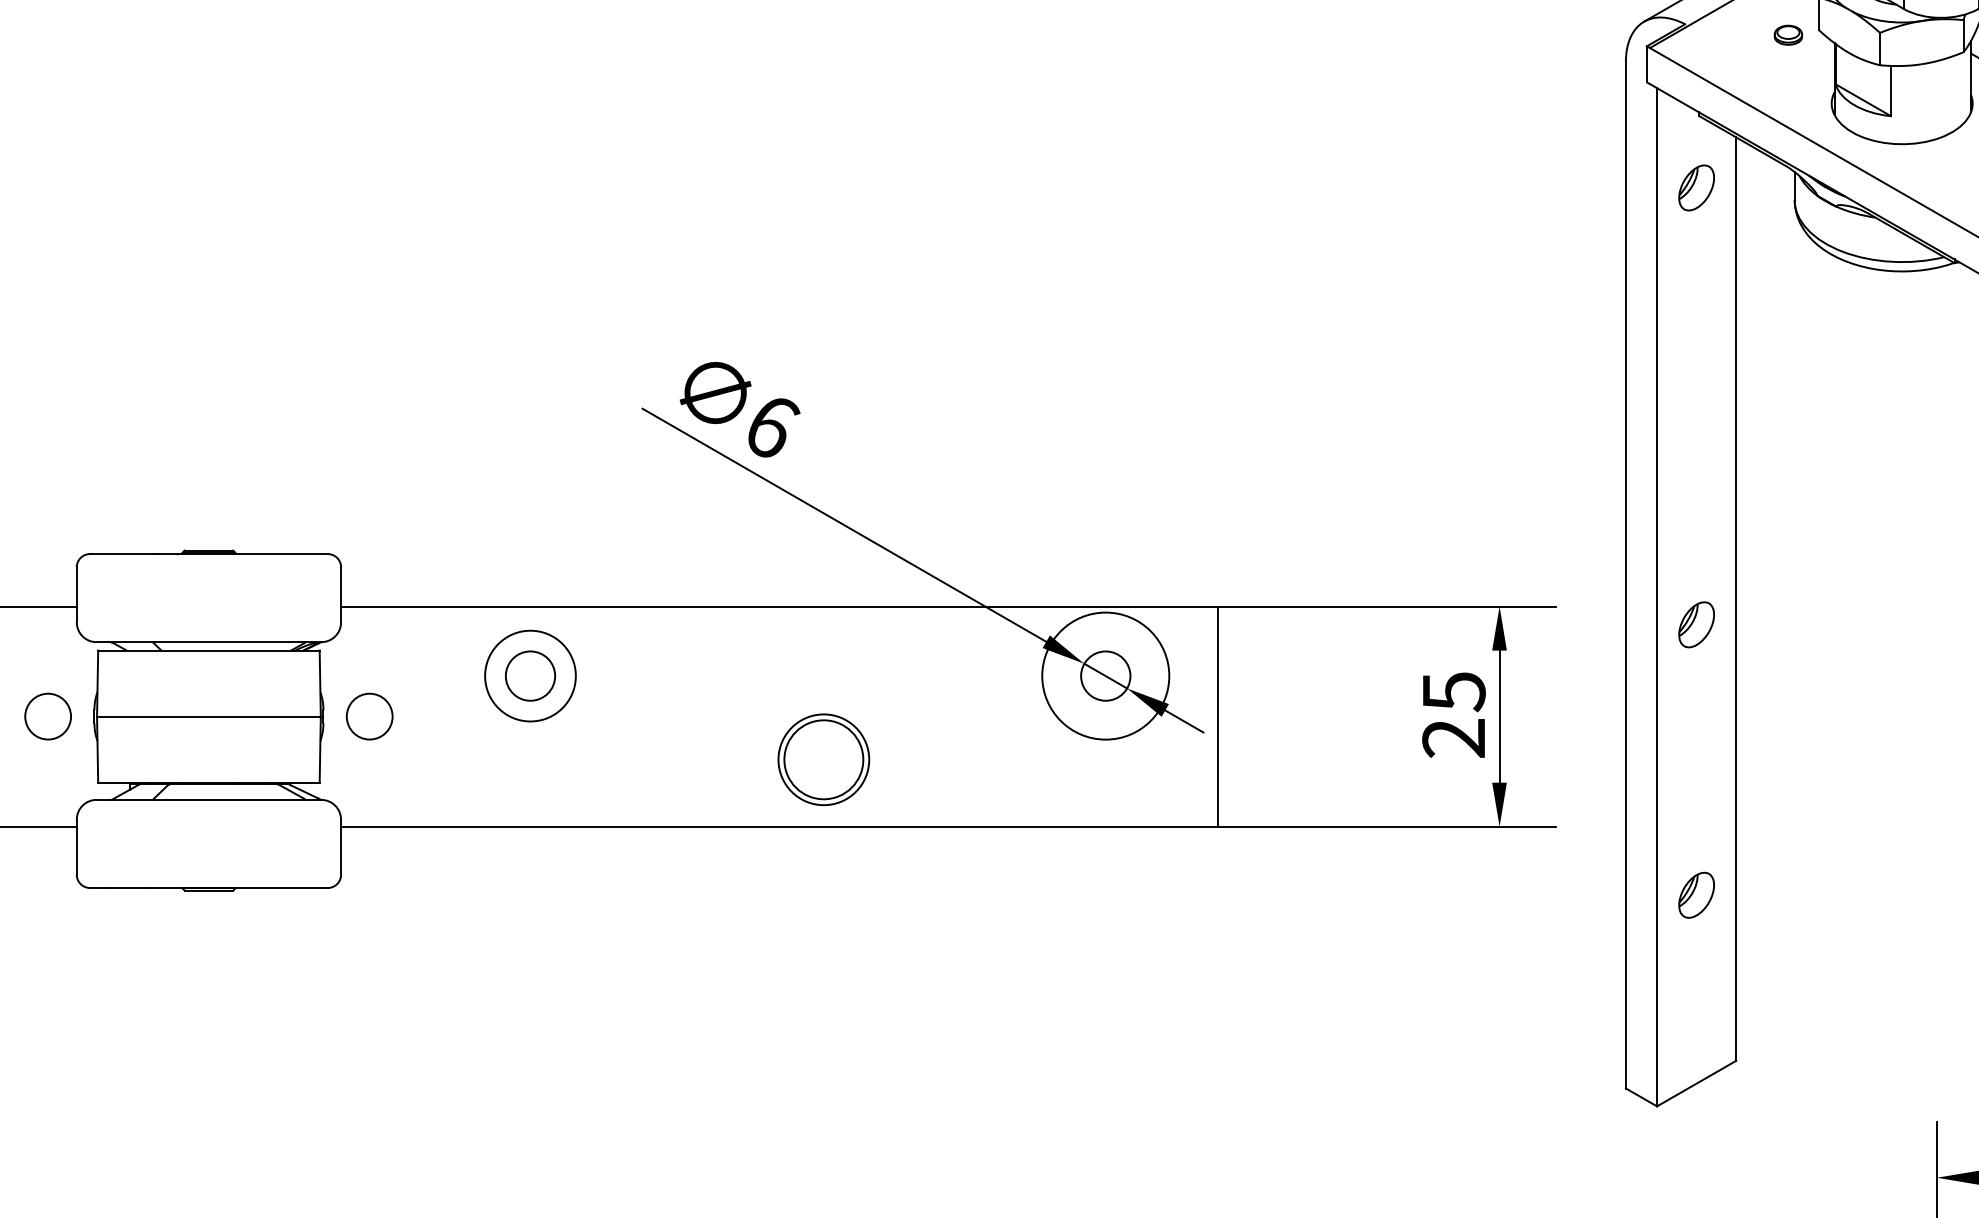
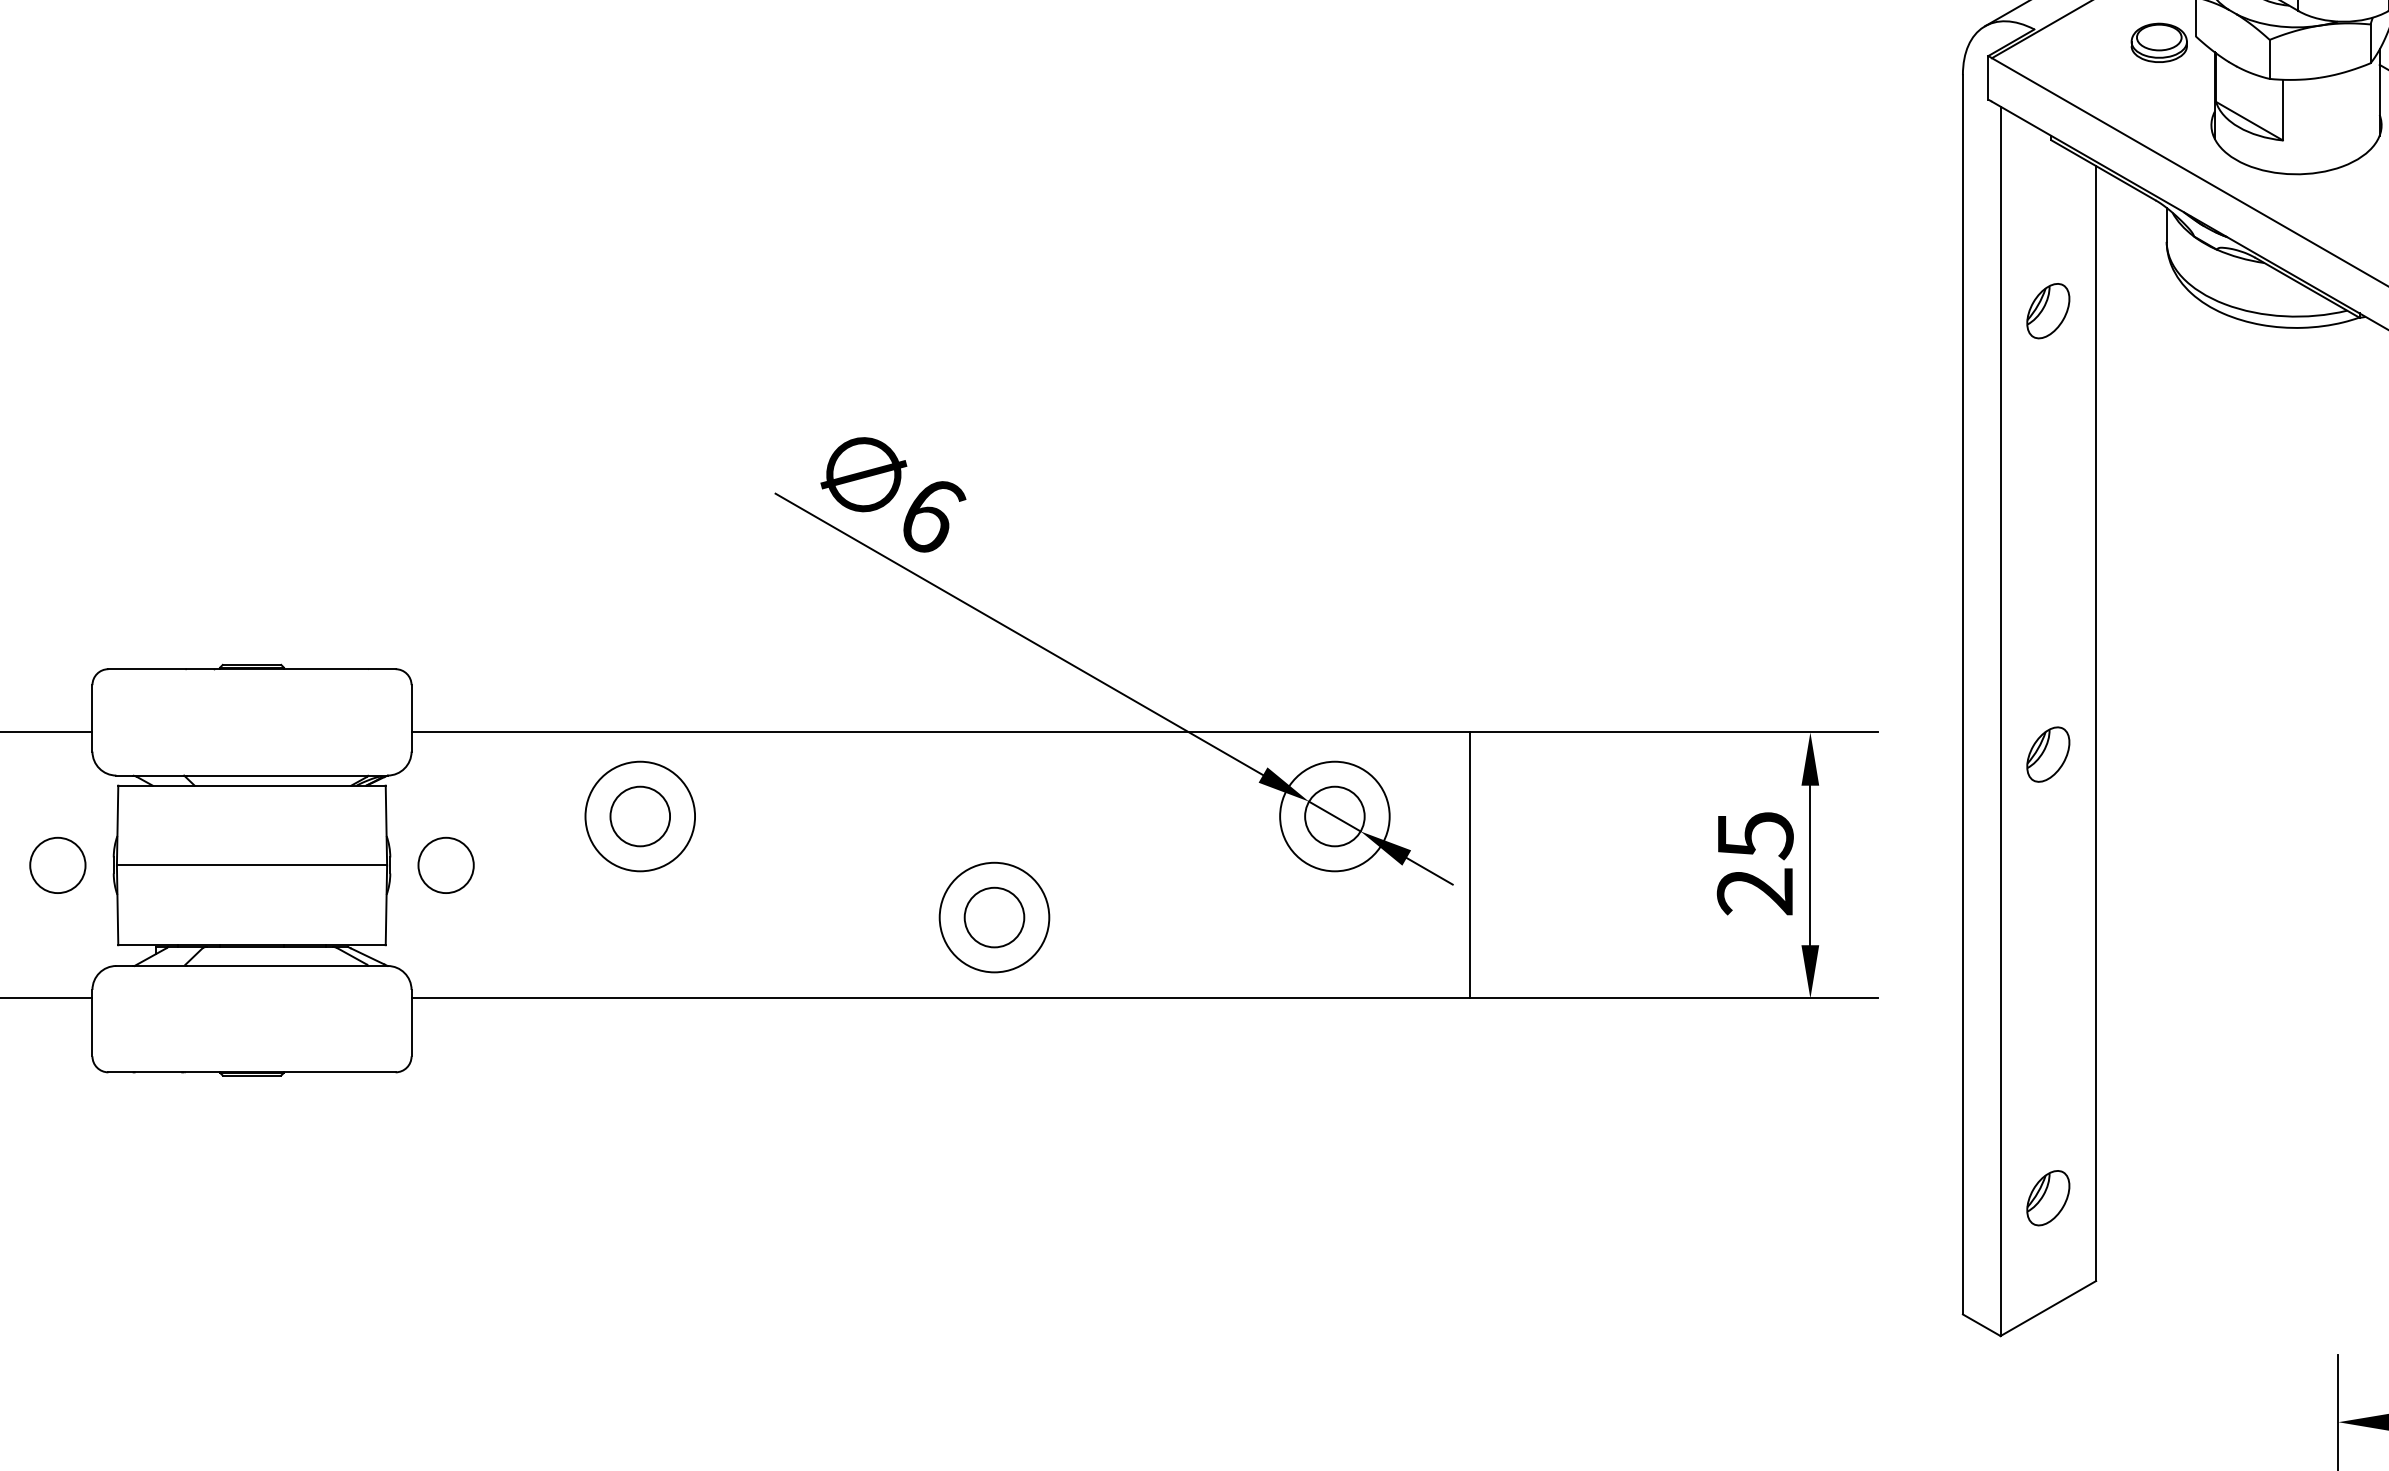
part: (1787, 35) -> (2158, 42), size x1.67
part: (1696, 188) -> (2048, 311), moved
circle: (1105, 676) -> (1334, 816), size x0.71
circle: (823, 759) -> (994, 917), size x0.62
part: (1696, 895) -> (2048, 1198), moved

